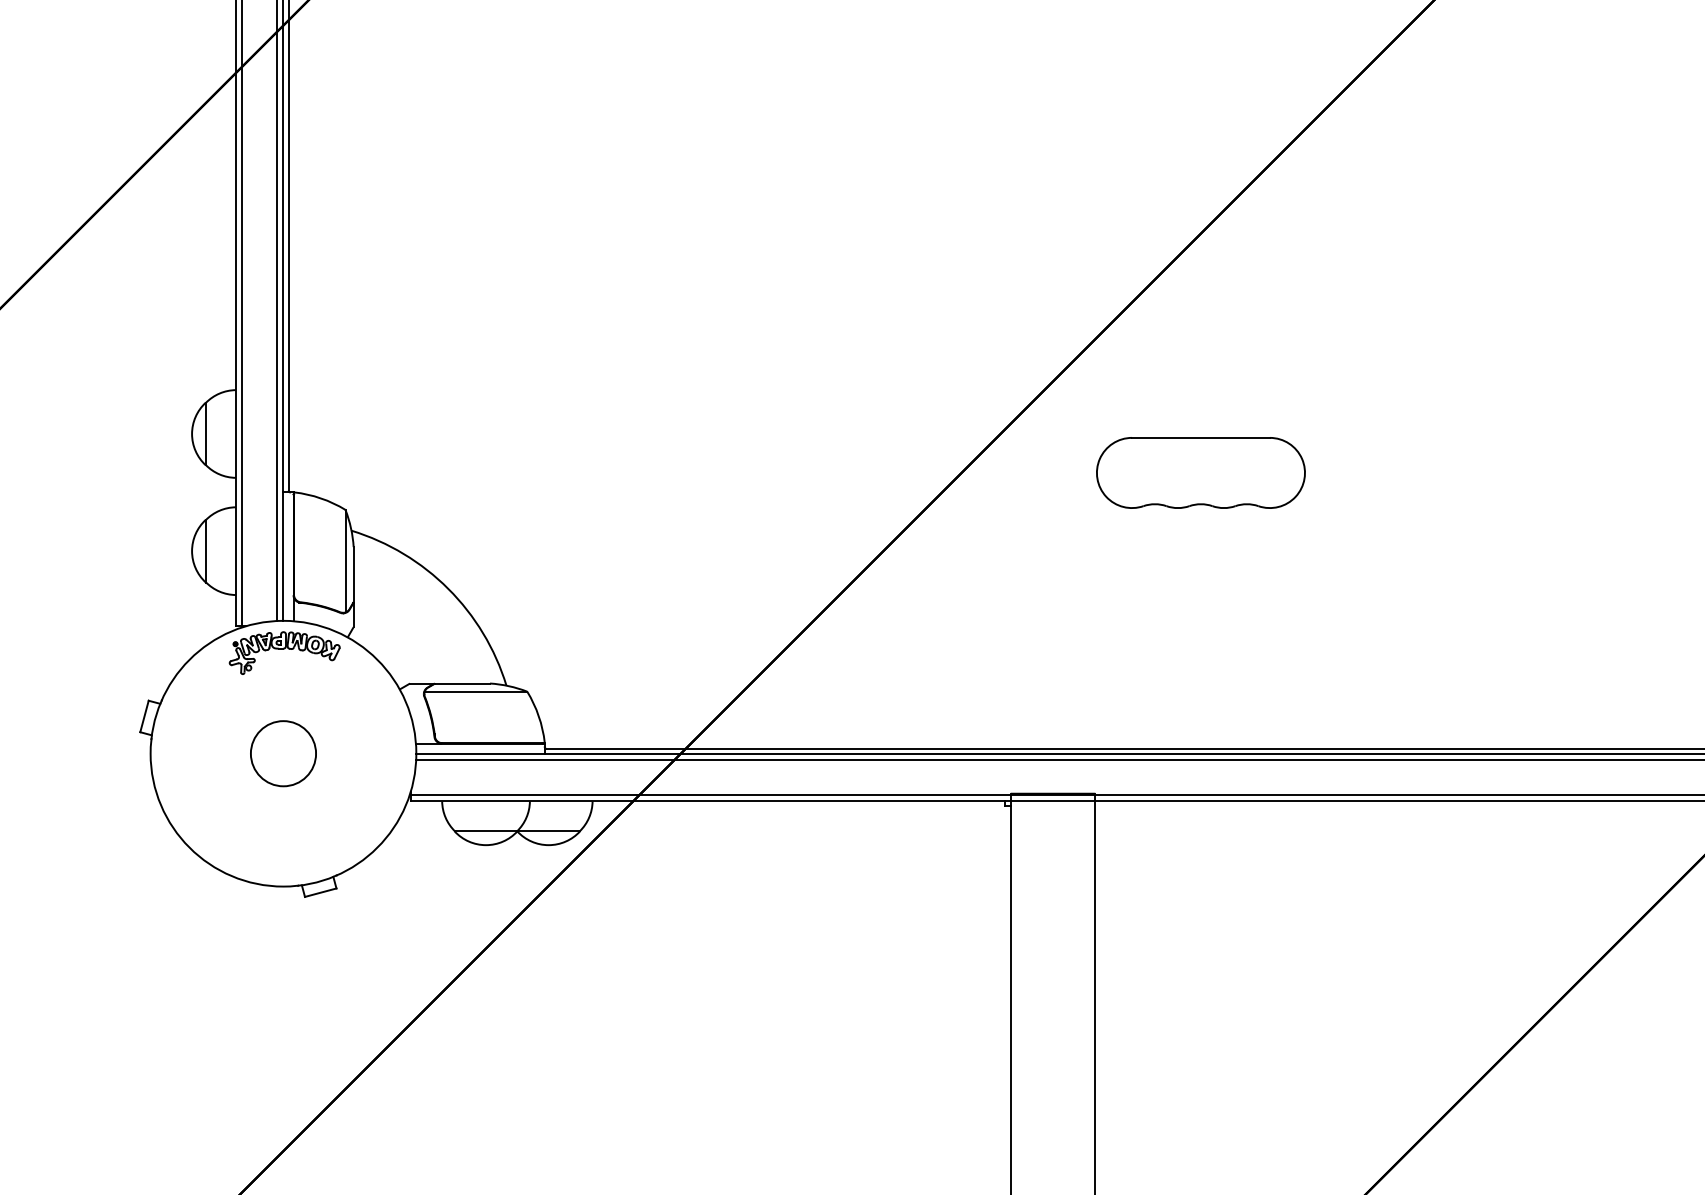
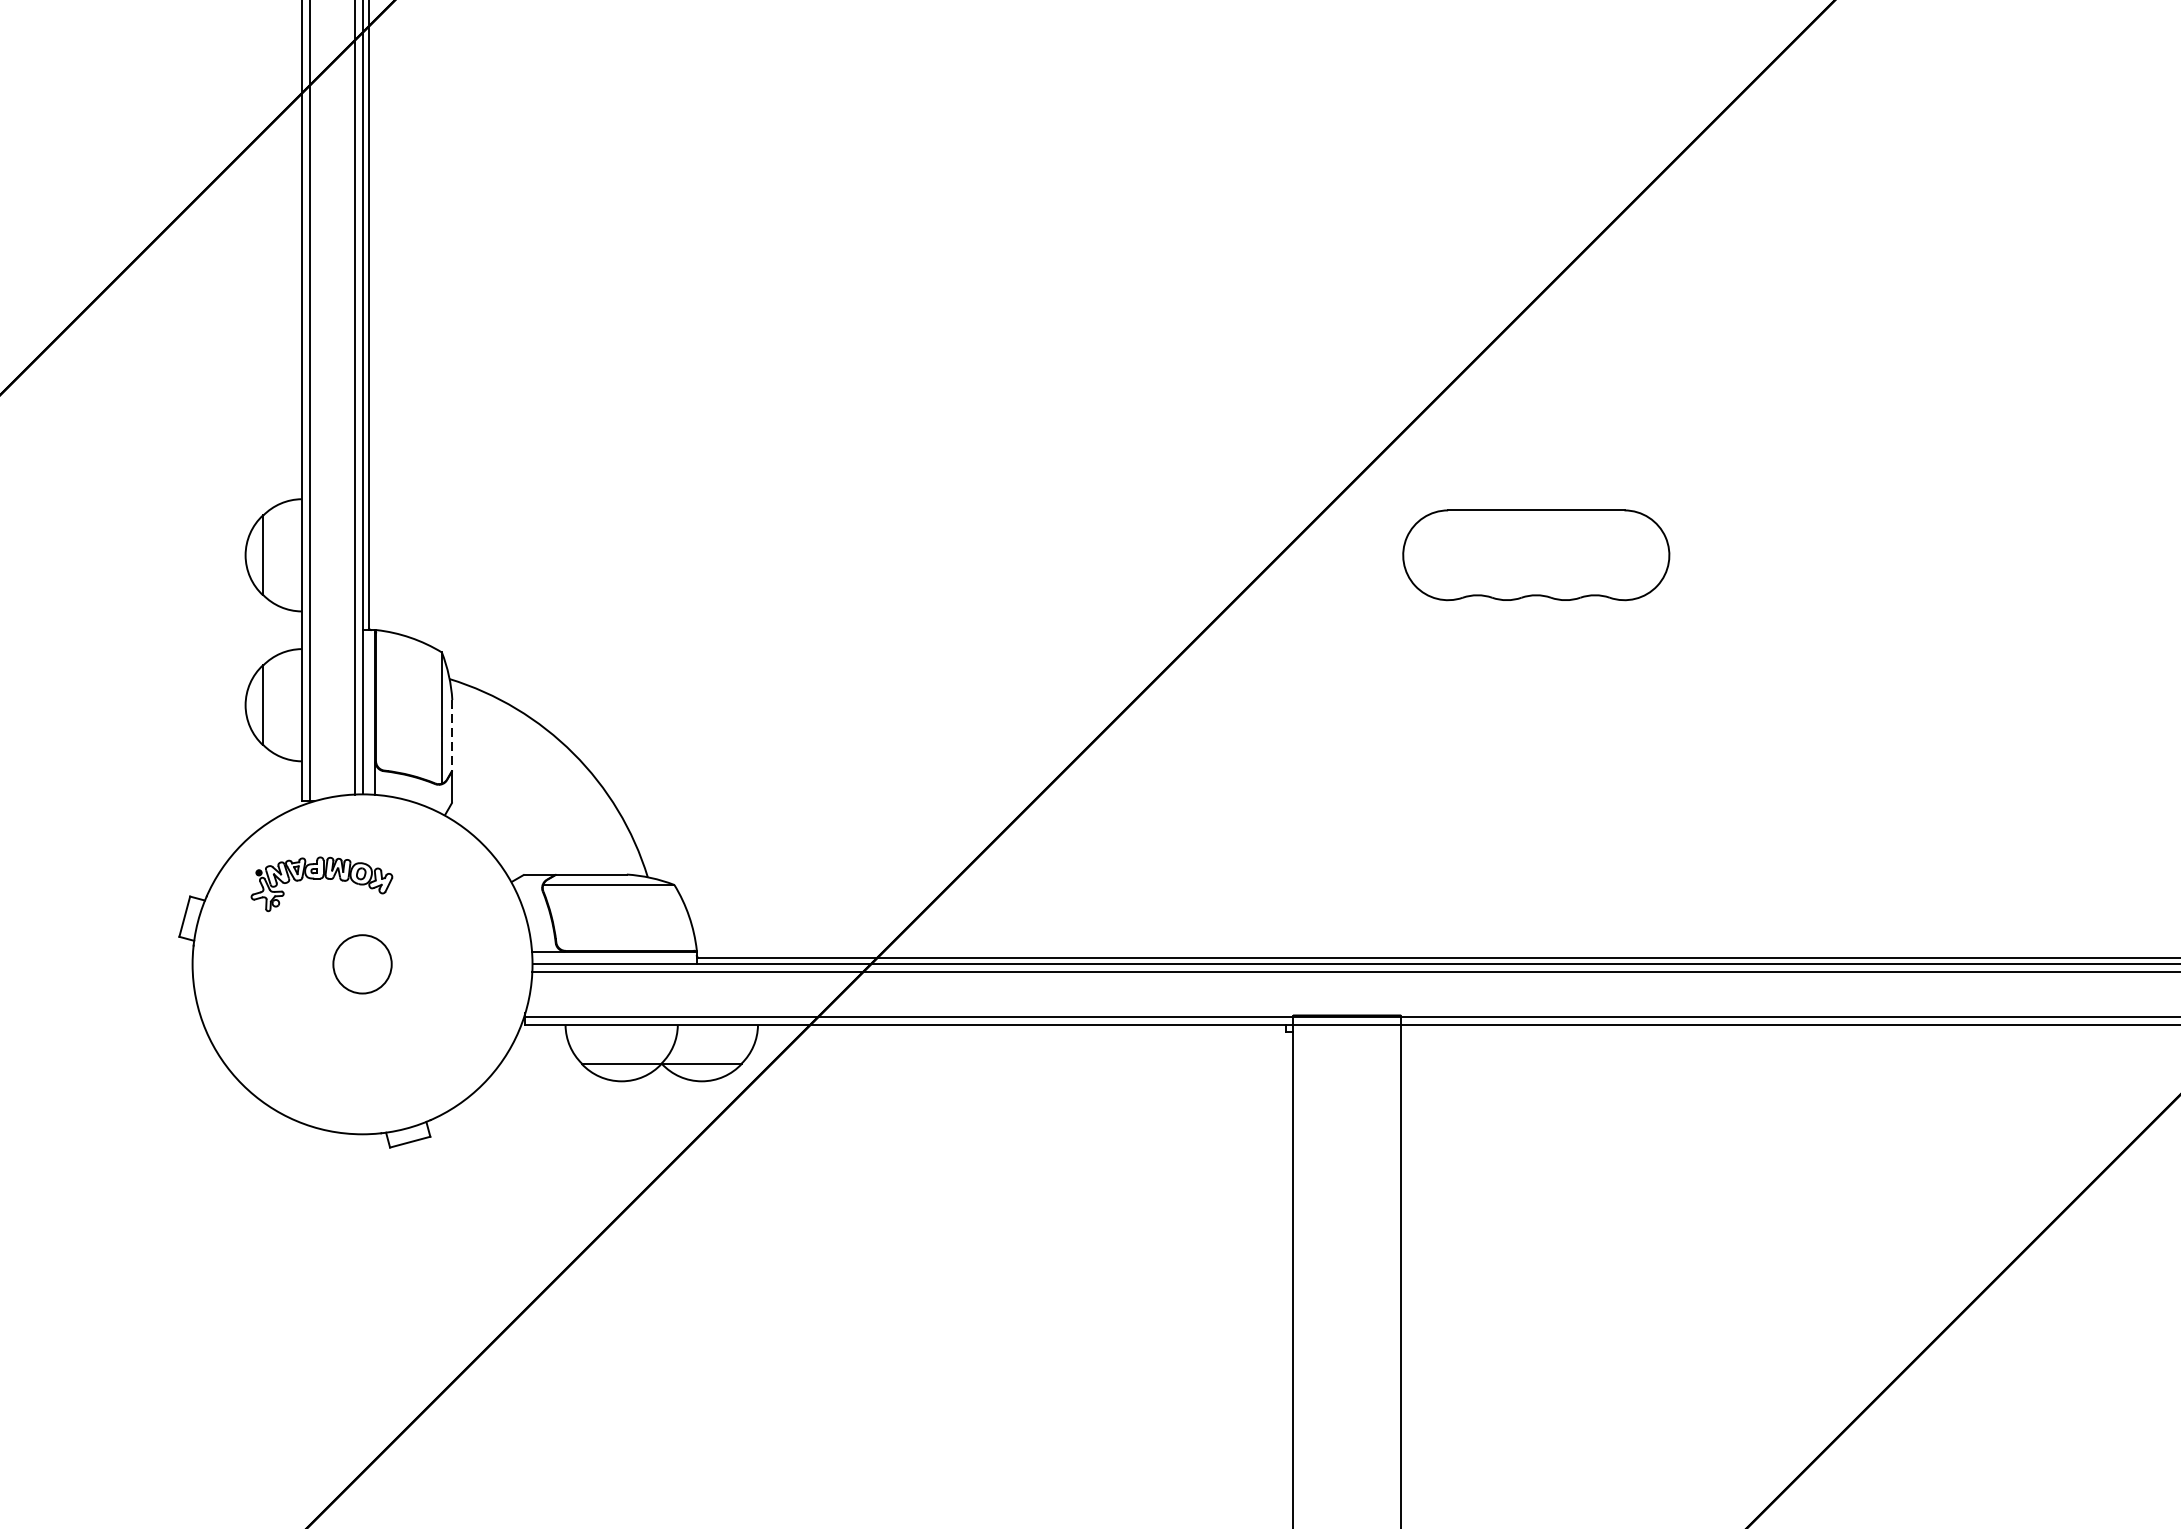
part: (1200, 472) -> (1535, 554), moved
line: (353, 575) -> (452, 736), solid -> dashed
part: (284, 652) -> (321, 883), moved
circle: (283, 753) -> (362, 964), size x0.7

